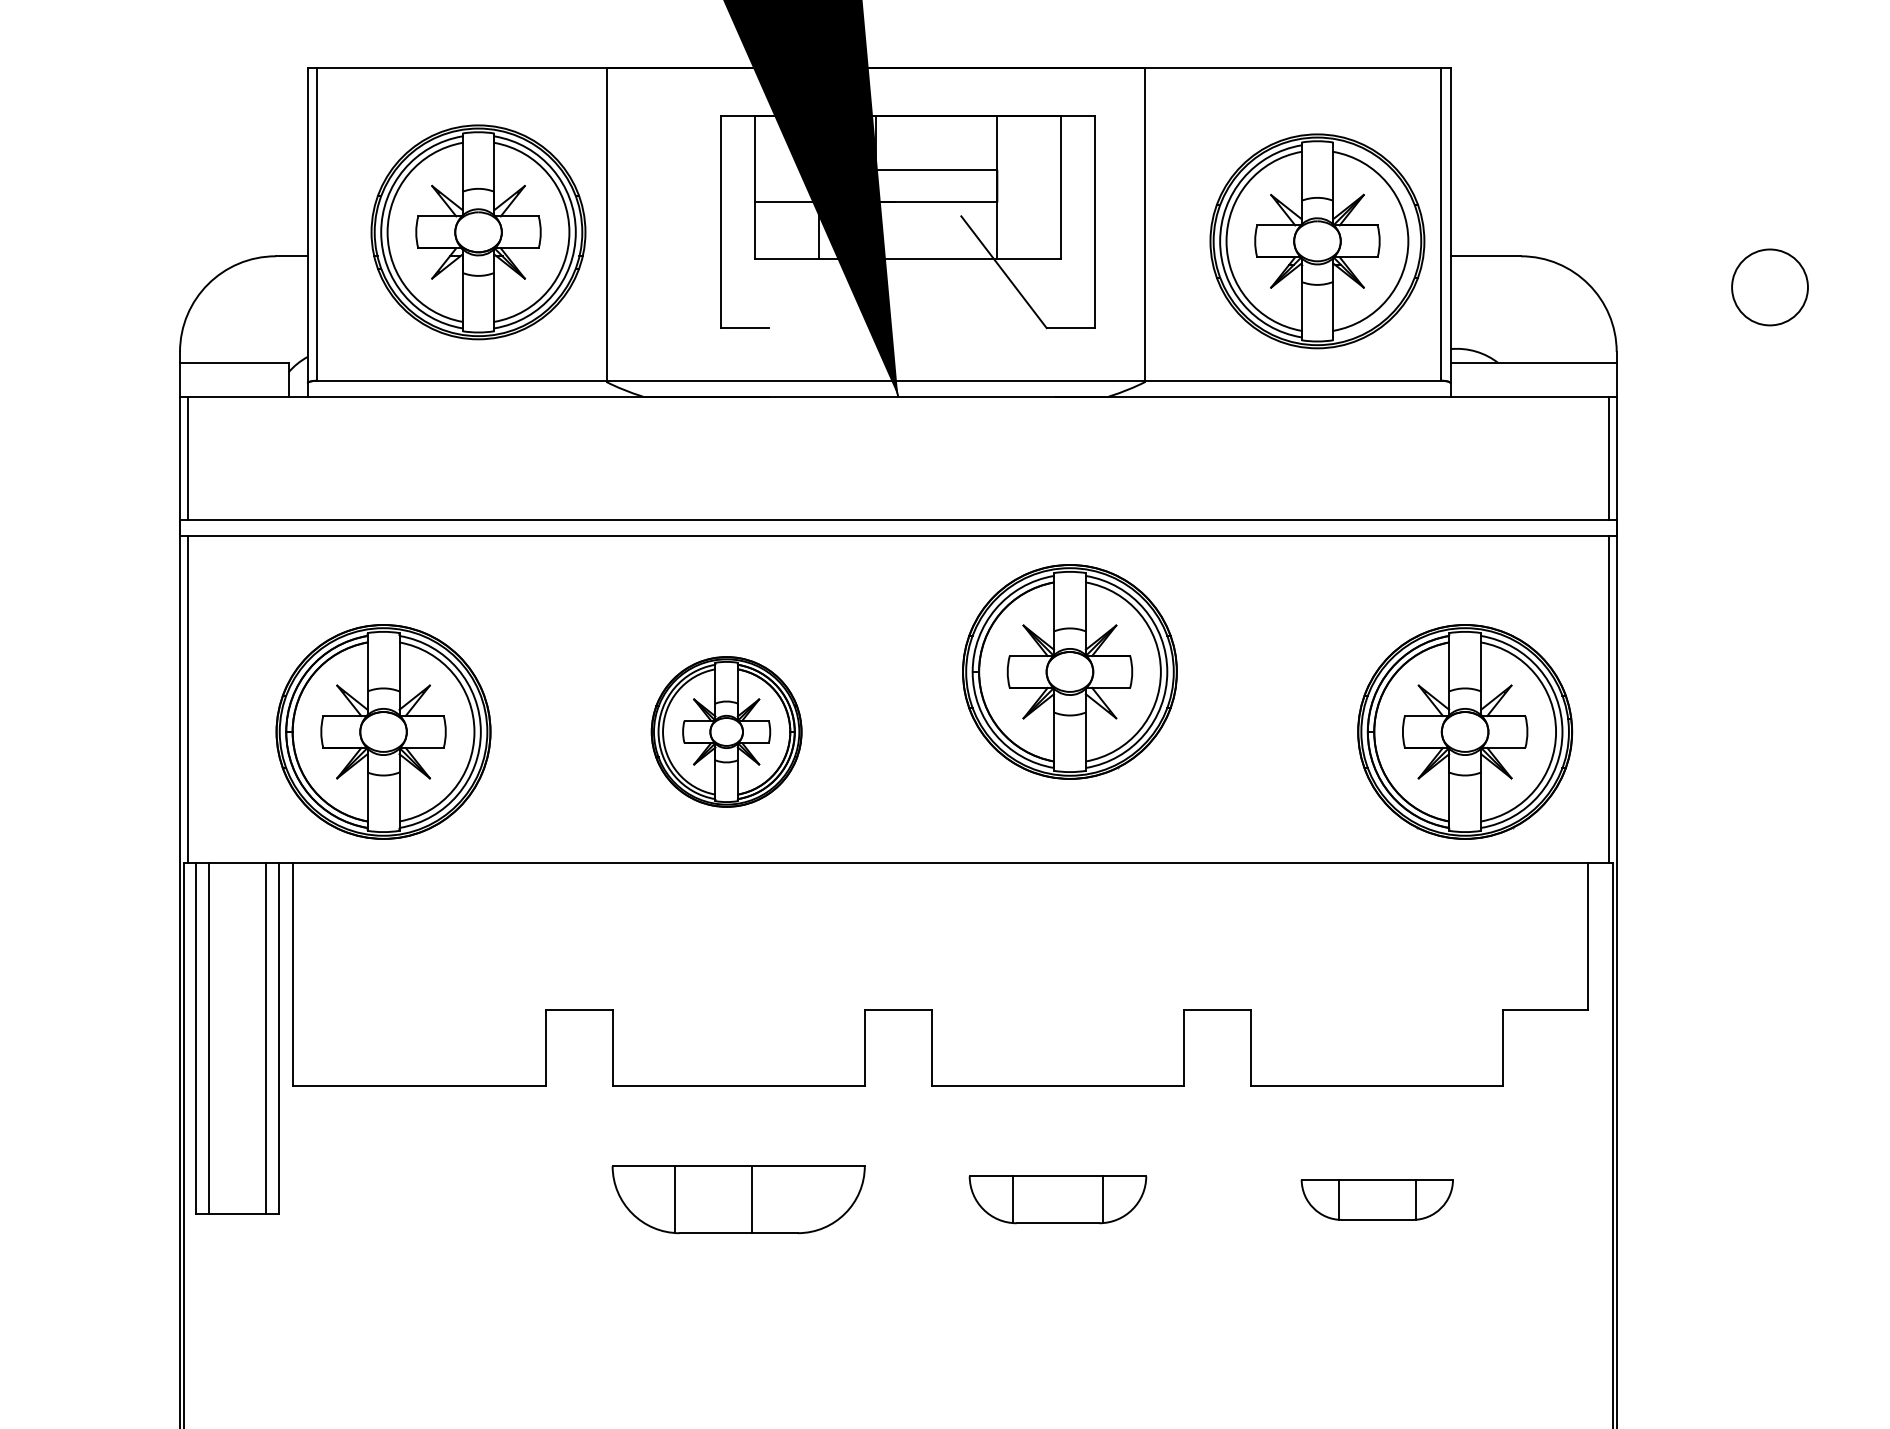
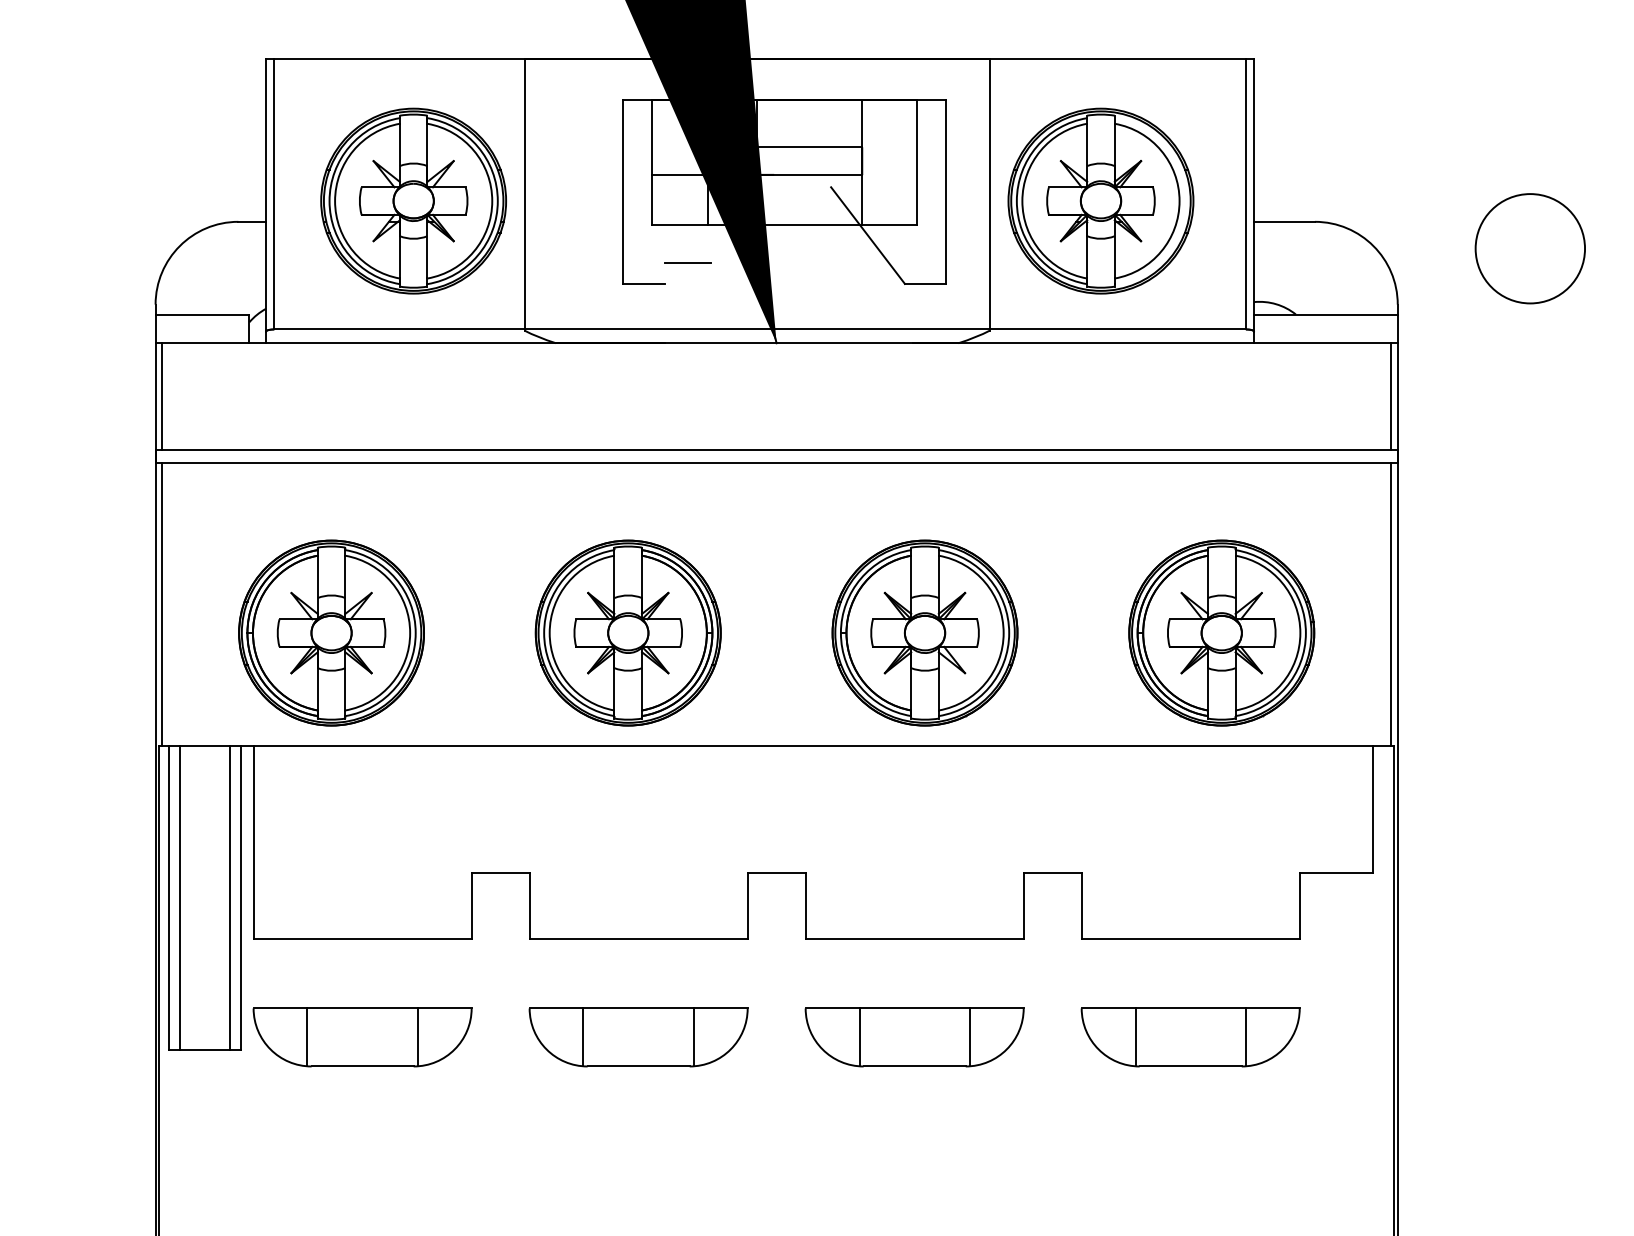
part: (1317, 241) -> (1101, 201), moved
circle: (1769, 287) -> (1529, 248), size x1.67
line: (795, 304) -> (687, 263), added
part: (1069, 671) -> (924, 632), moved
part: (726, 731) -> (628, 632), size x1.43
part: (1465, 731) -> (1222, 632), moved
part: (419, 1199) -> (362, 1037), added
line: (751, 1199) -> (693, 1037), moved
part: (1057, 1199) -> (914, 1037), size x1.43
part: (1377, 1199) -> (1190, 1037), size x1.67

